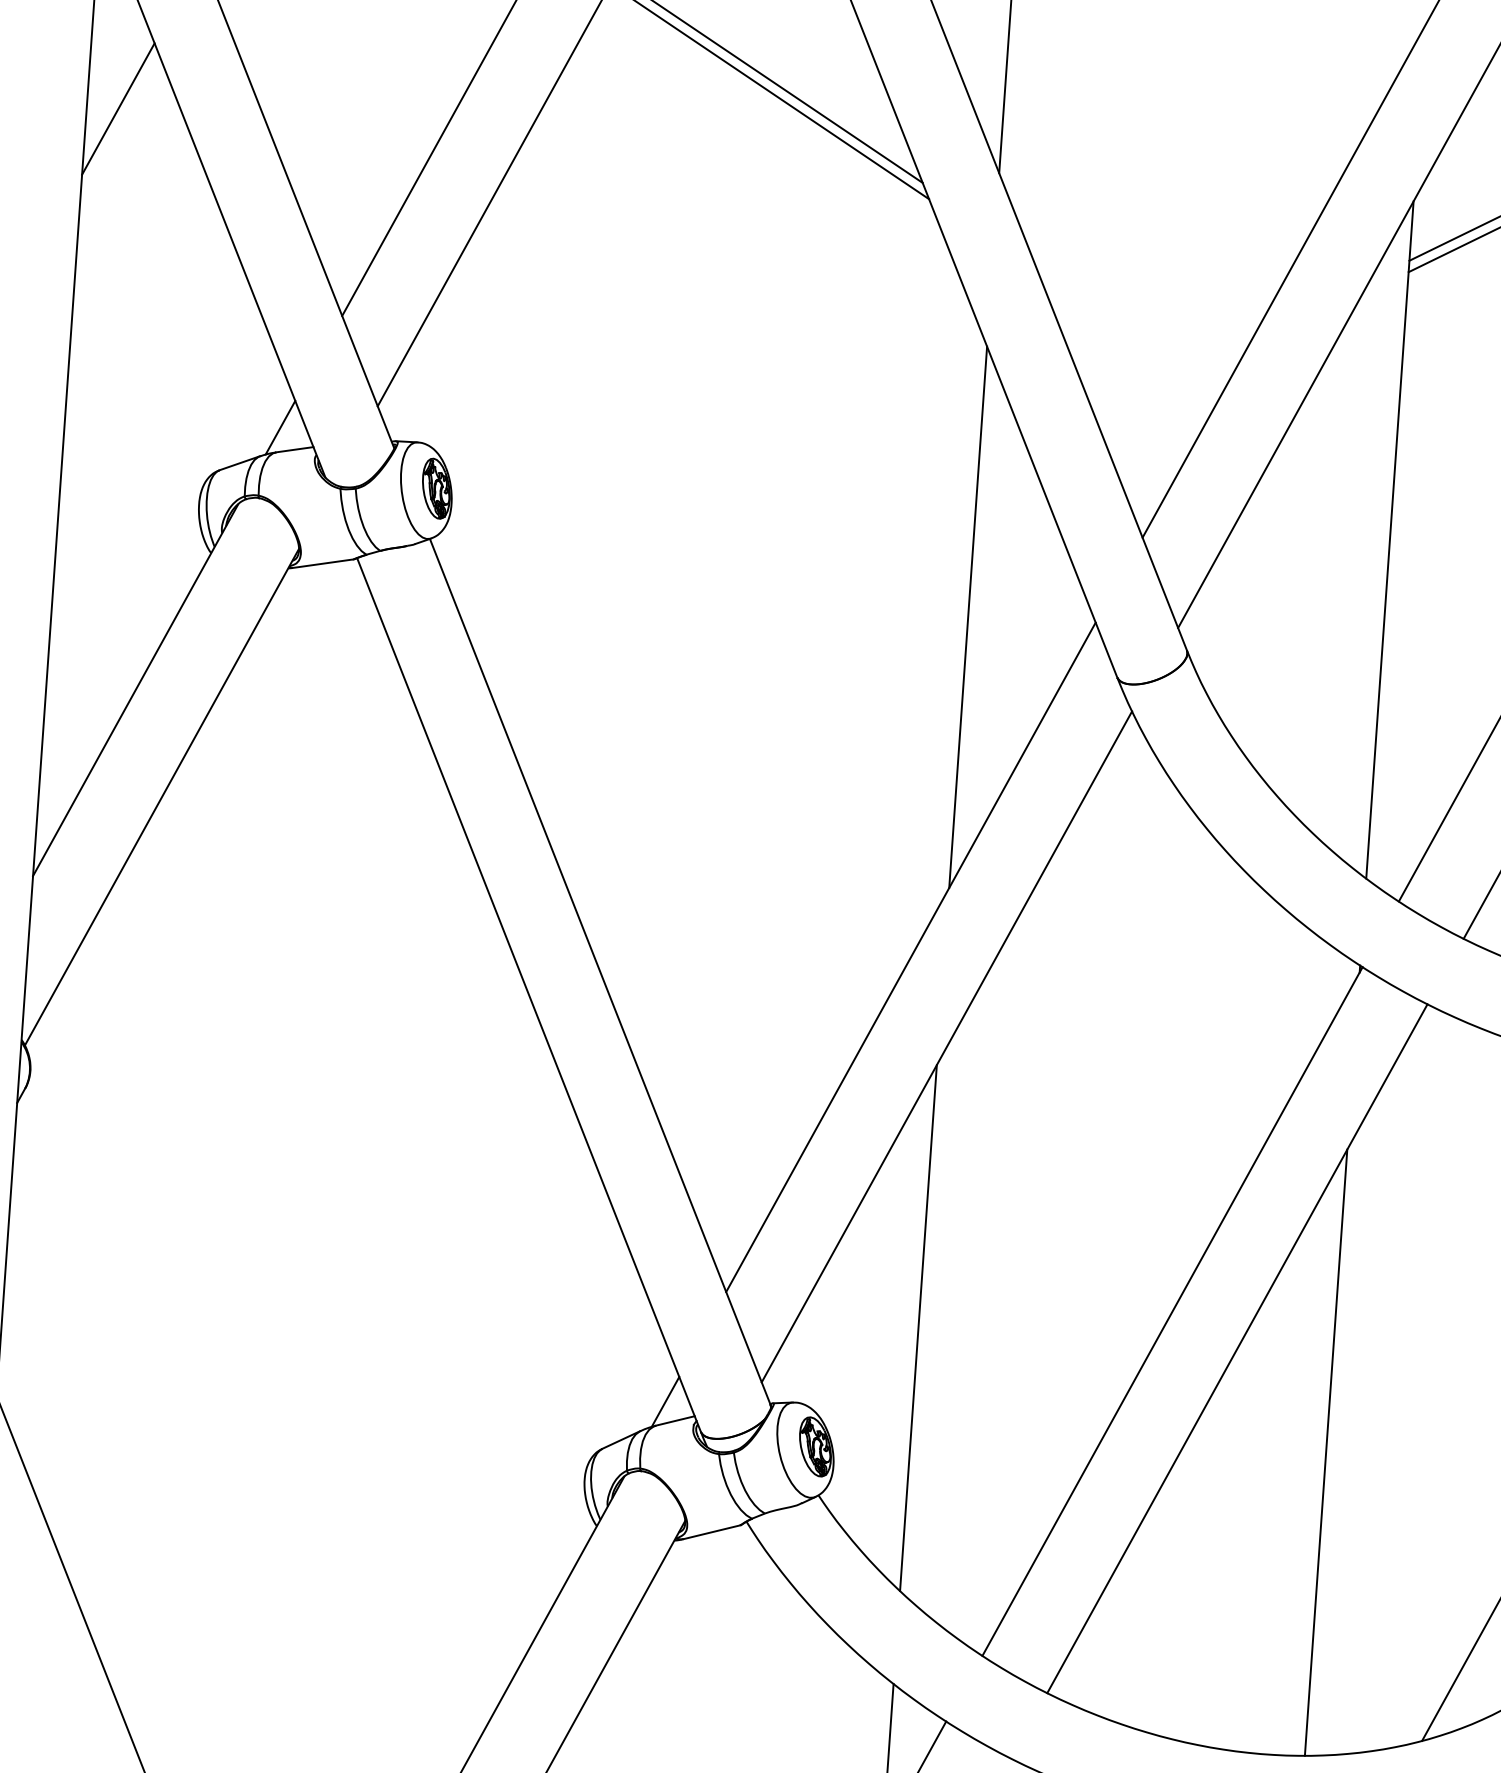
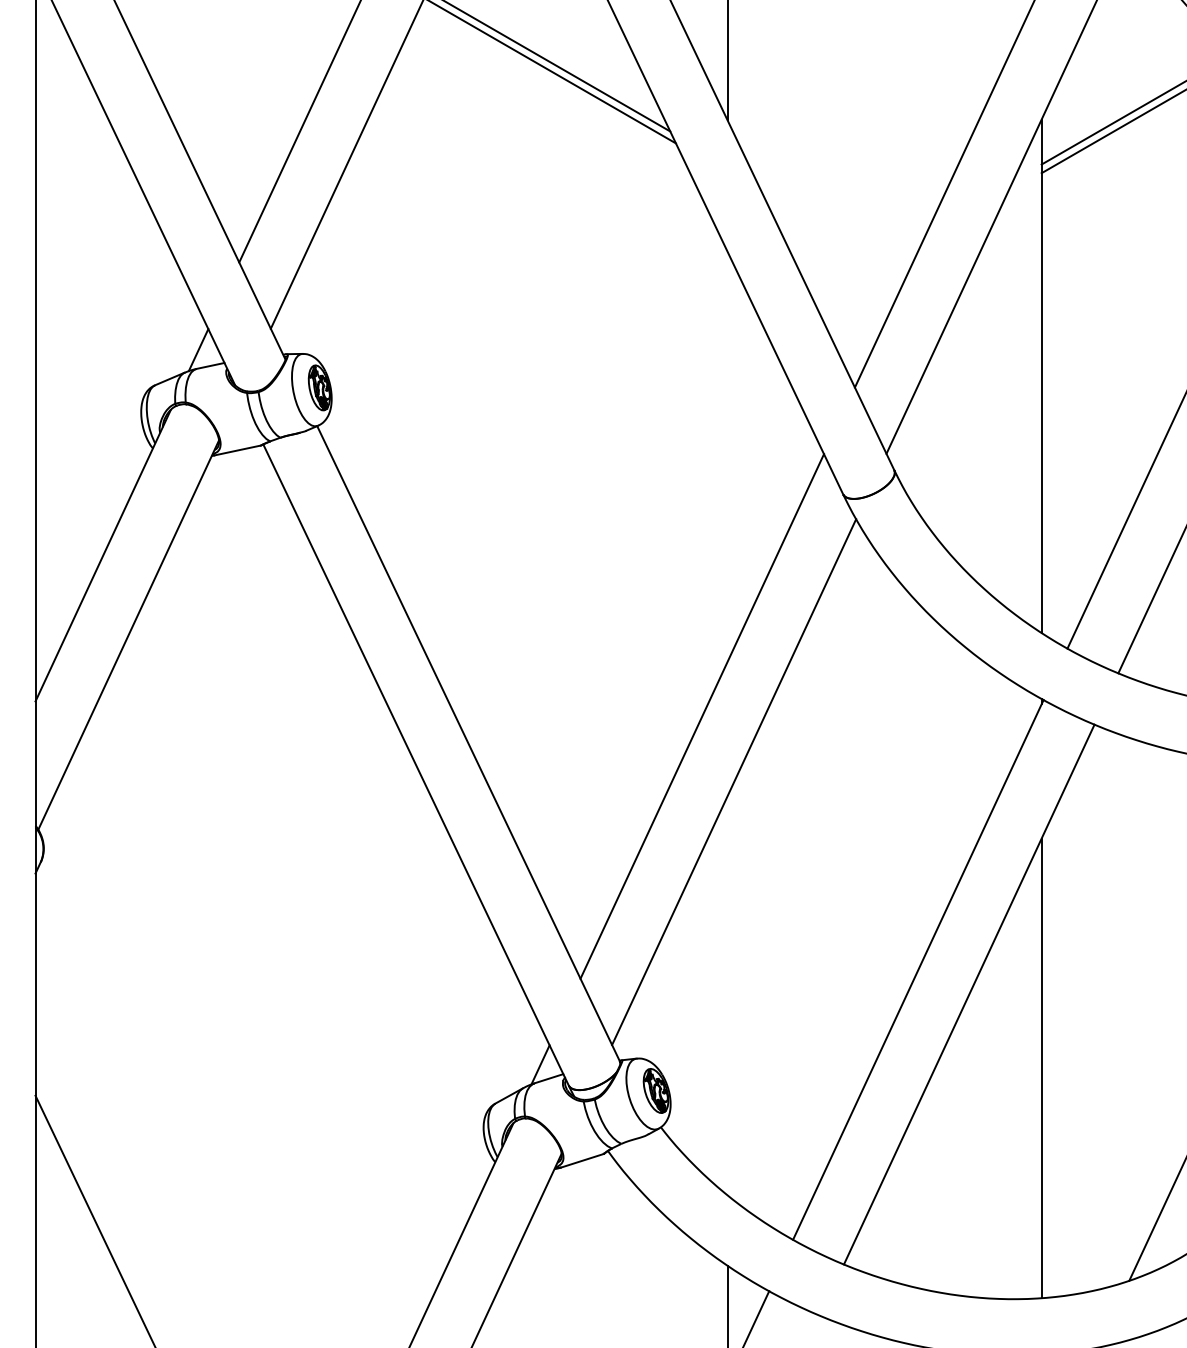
line: (118, 108) -> (59, 117), removed
line: (968, 616) -> (727, 456), removed
line: (918, 1327) -> (727, 995), removed

